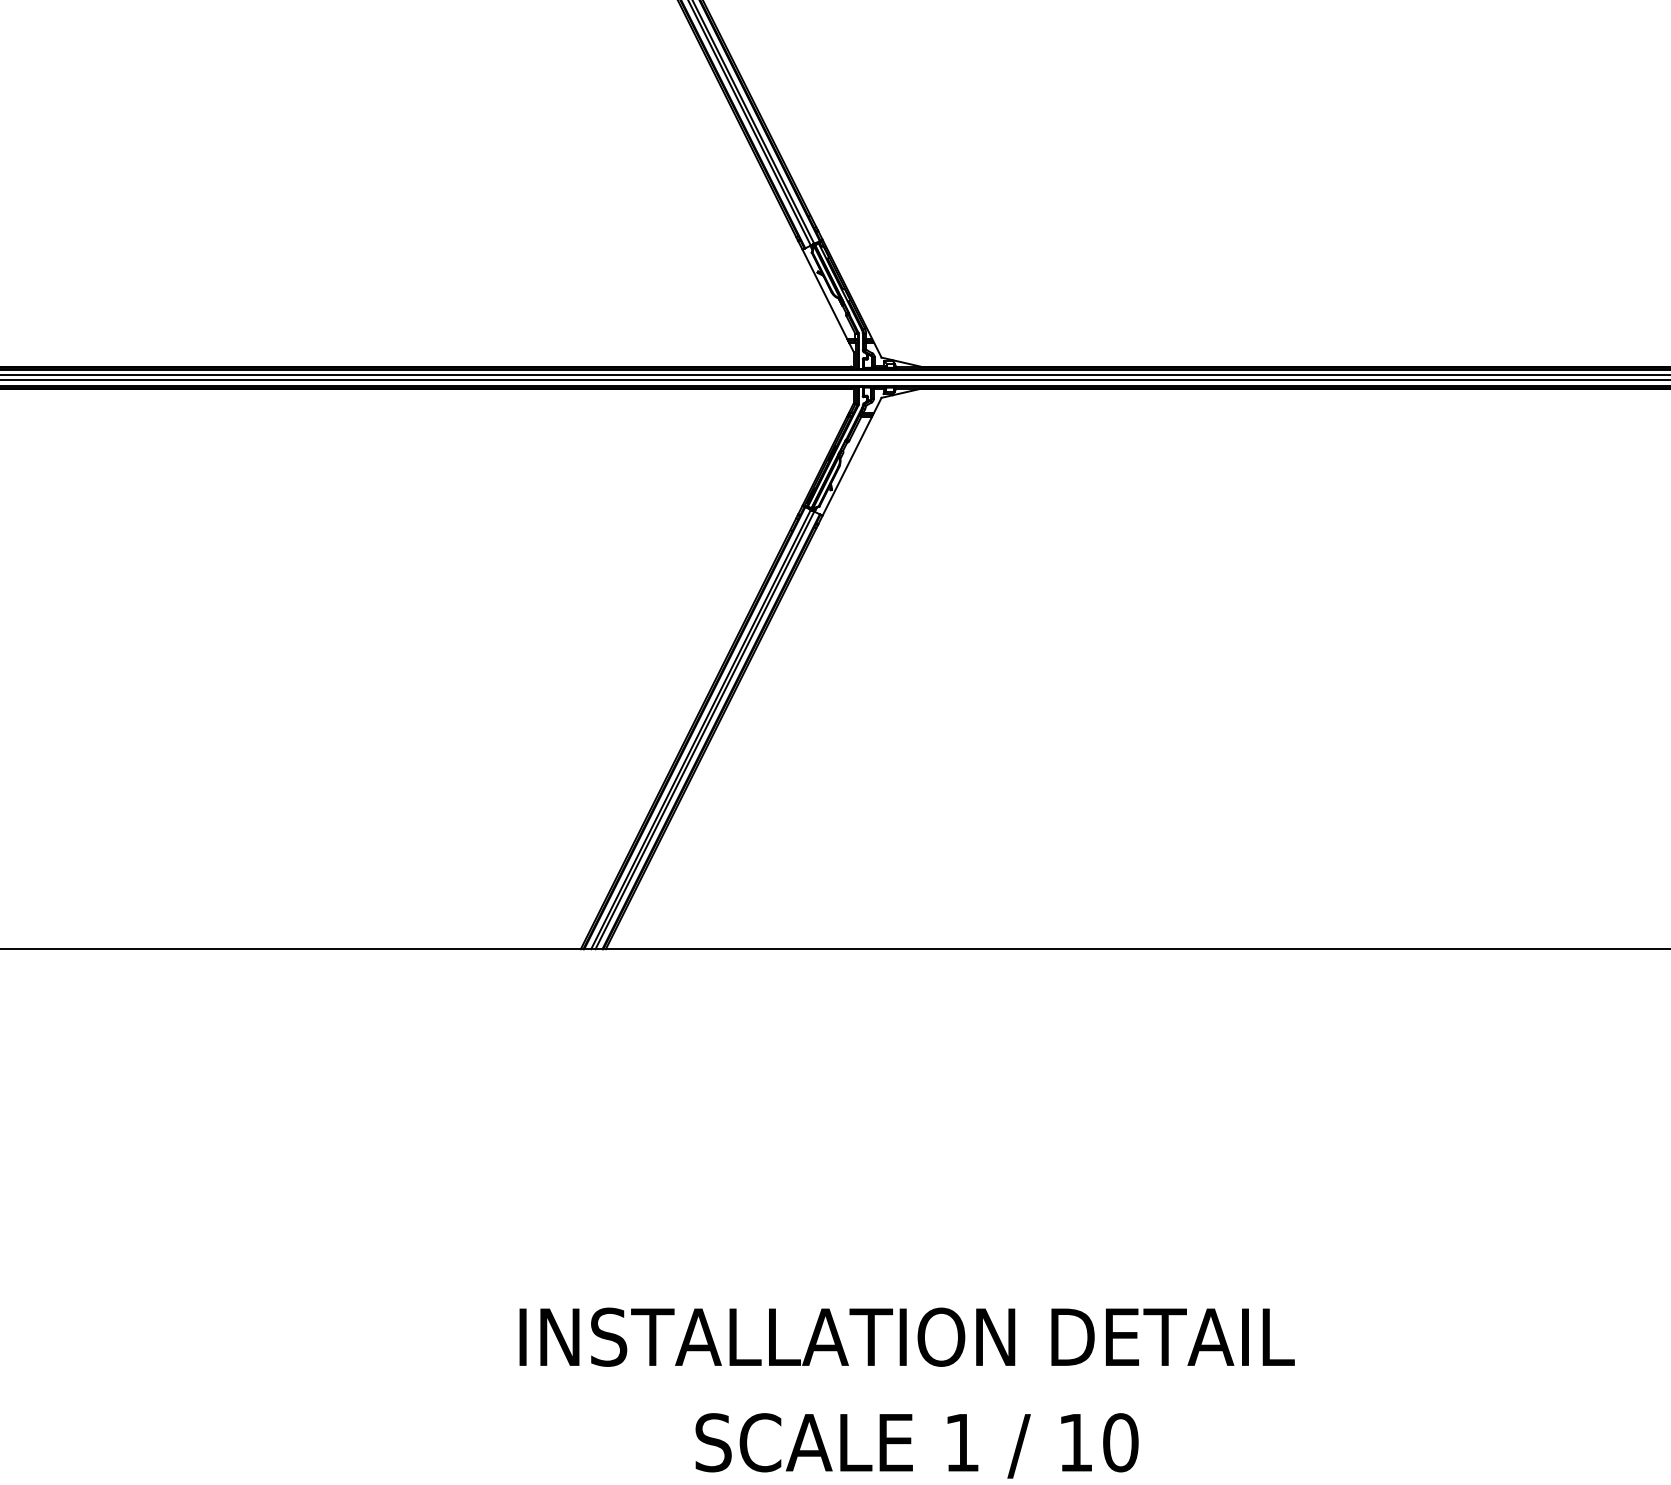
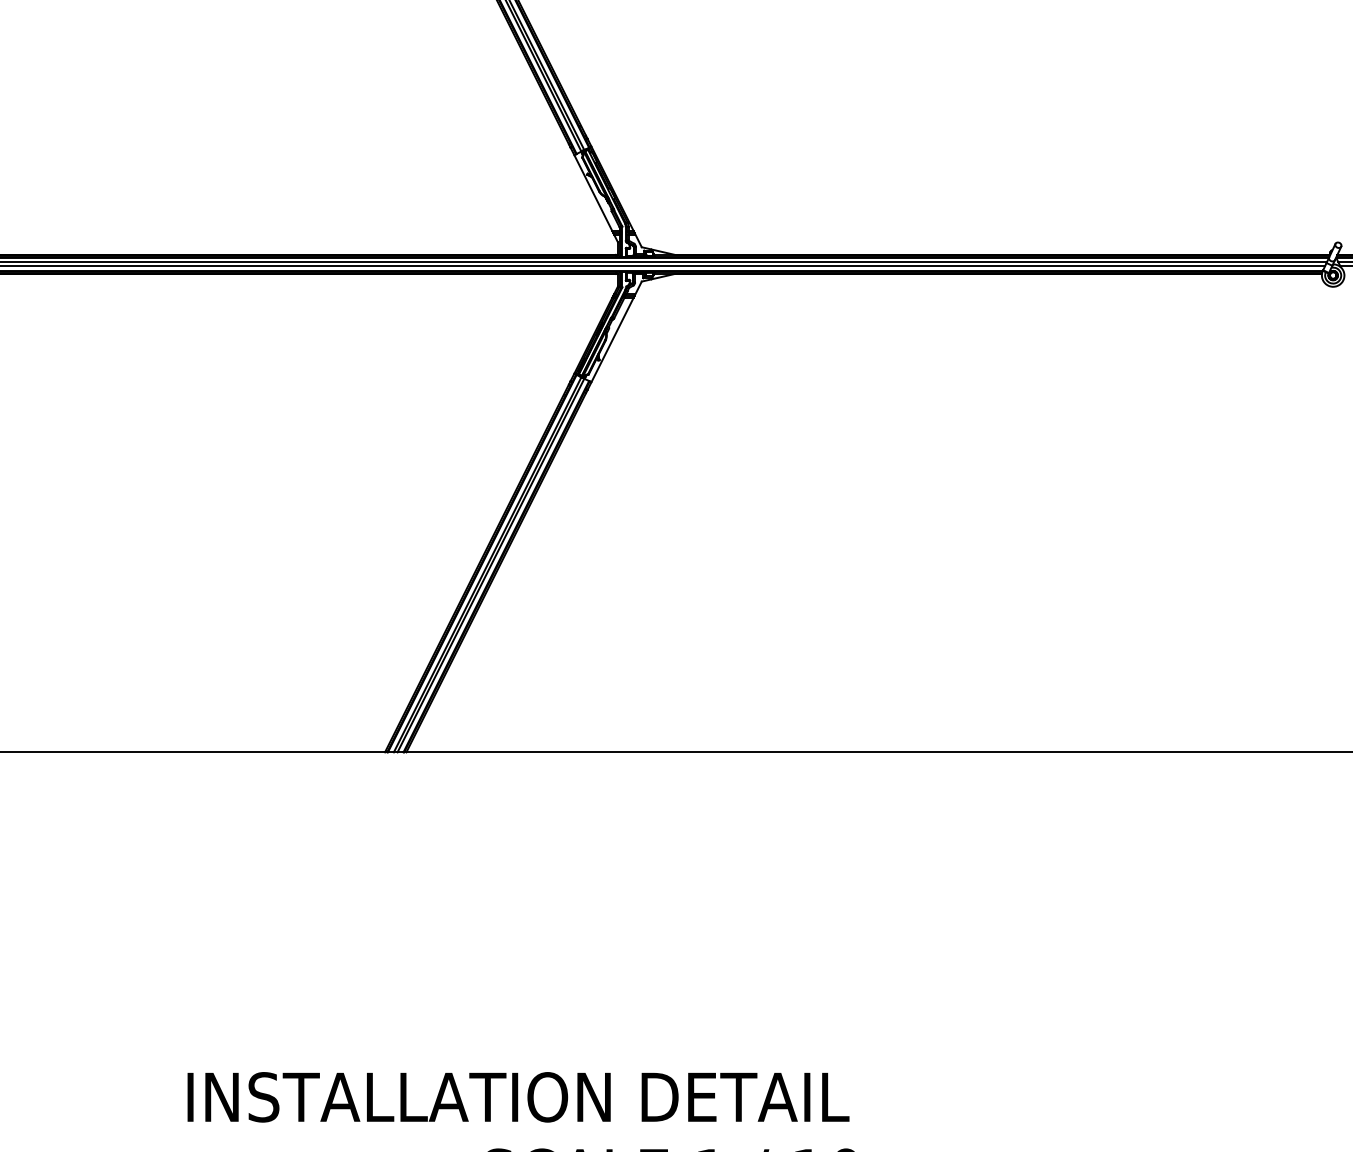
text: (906, 1336) -> (517, 1096), moved

